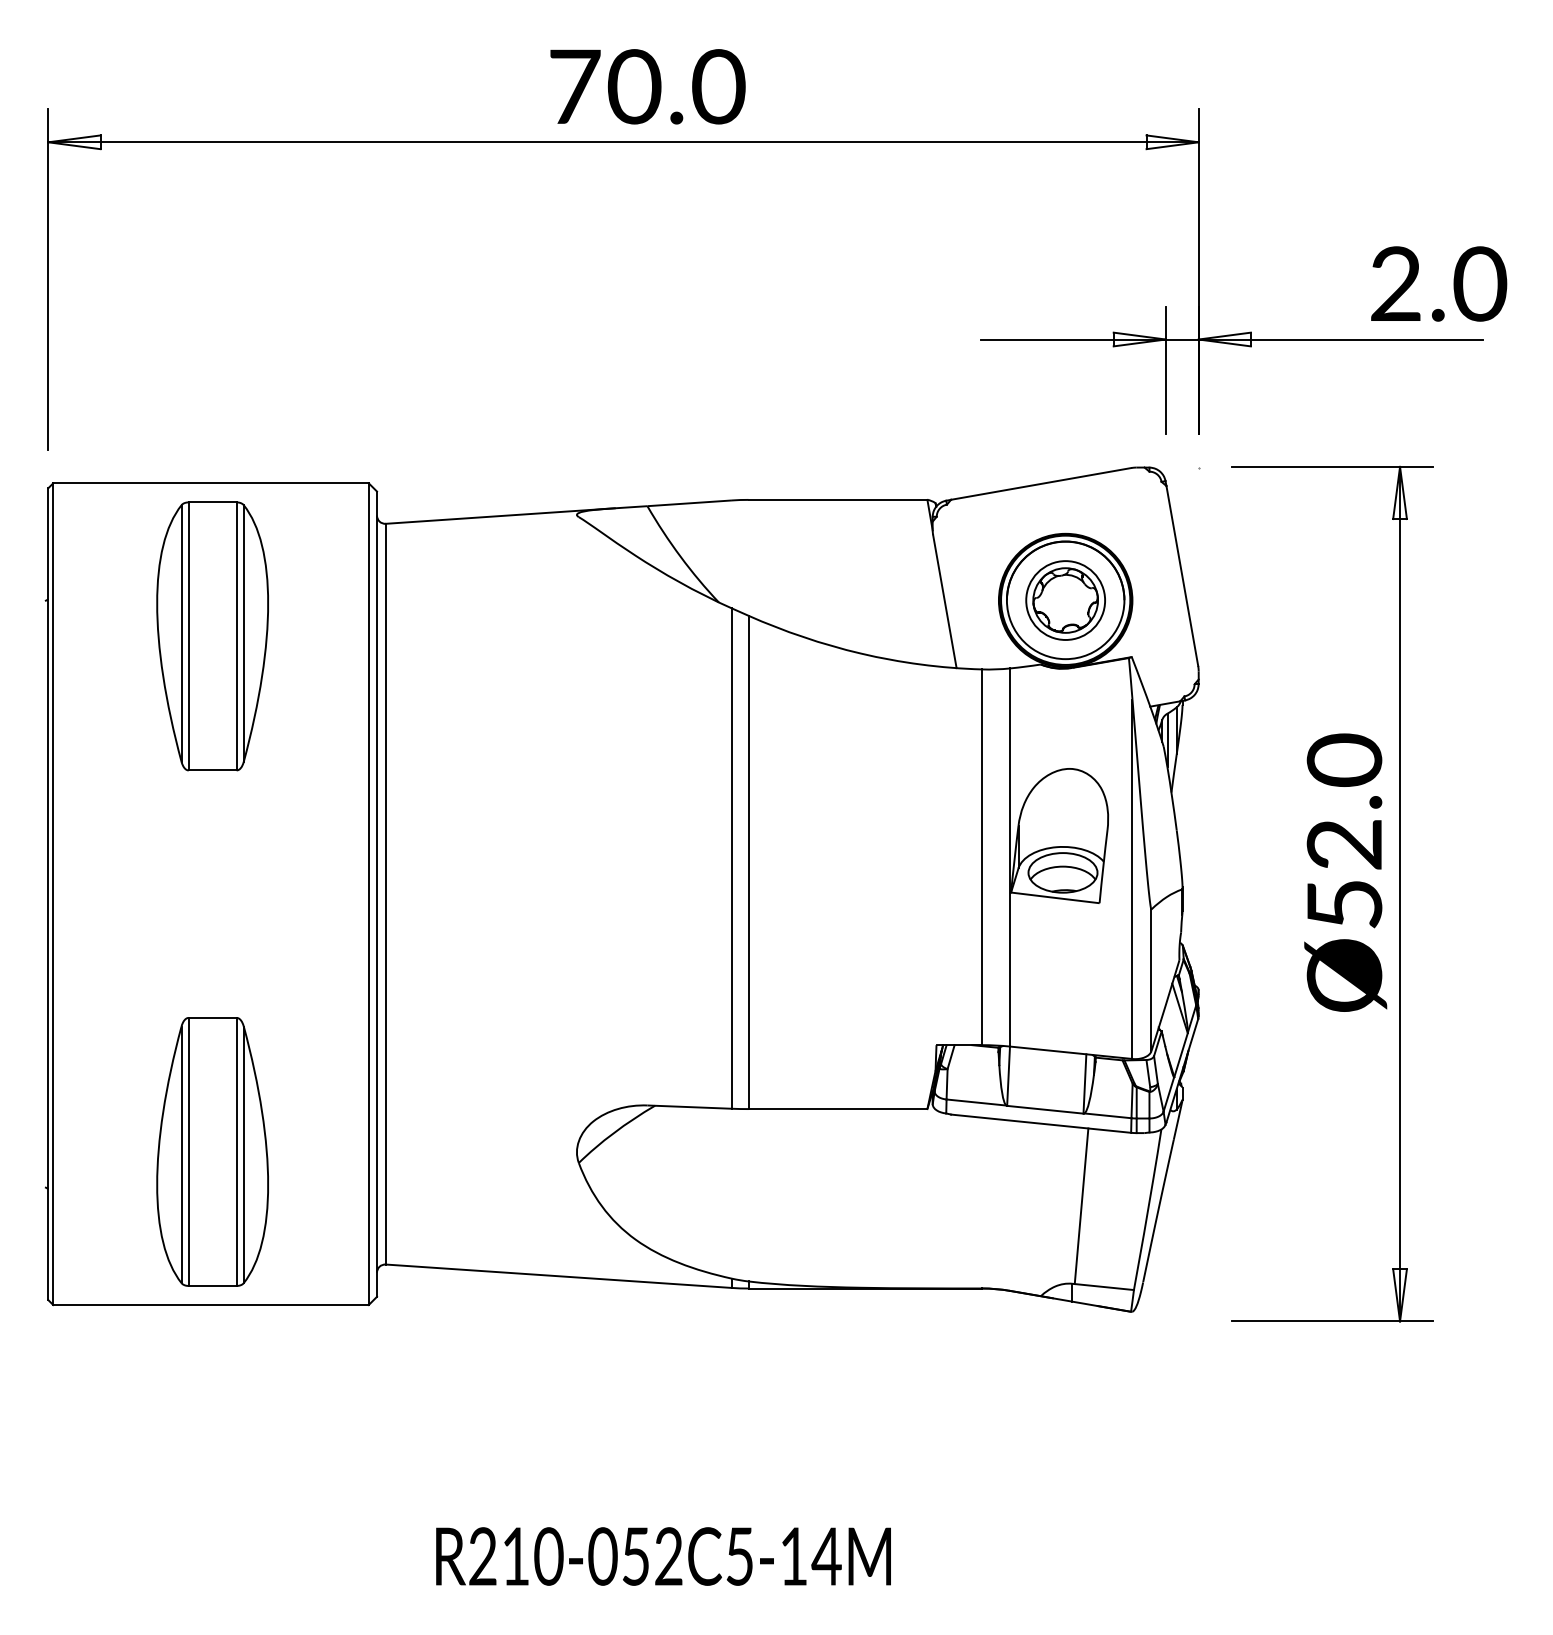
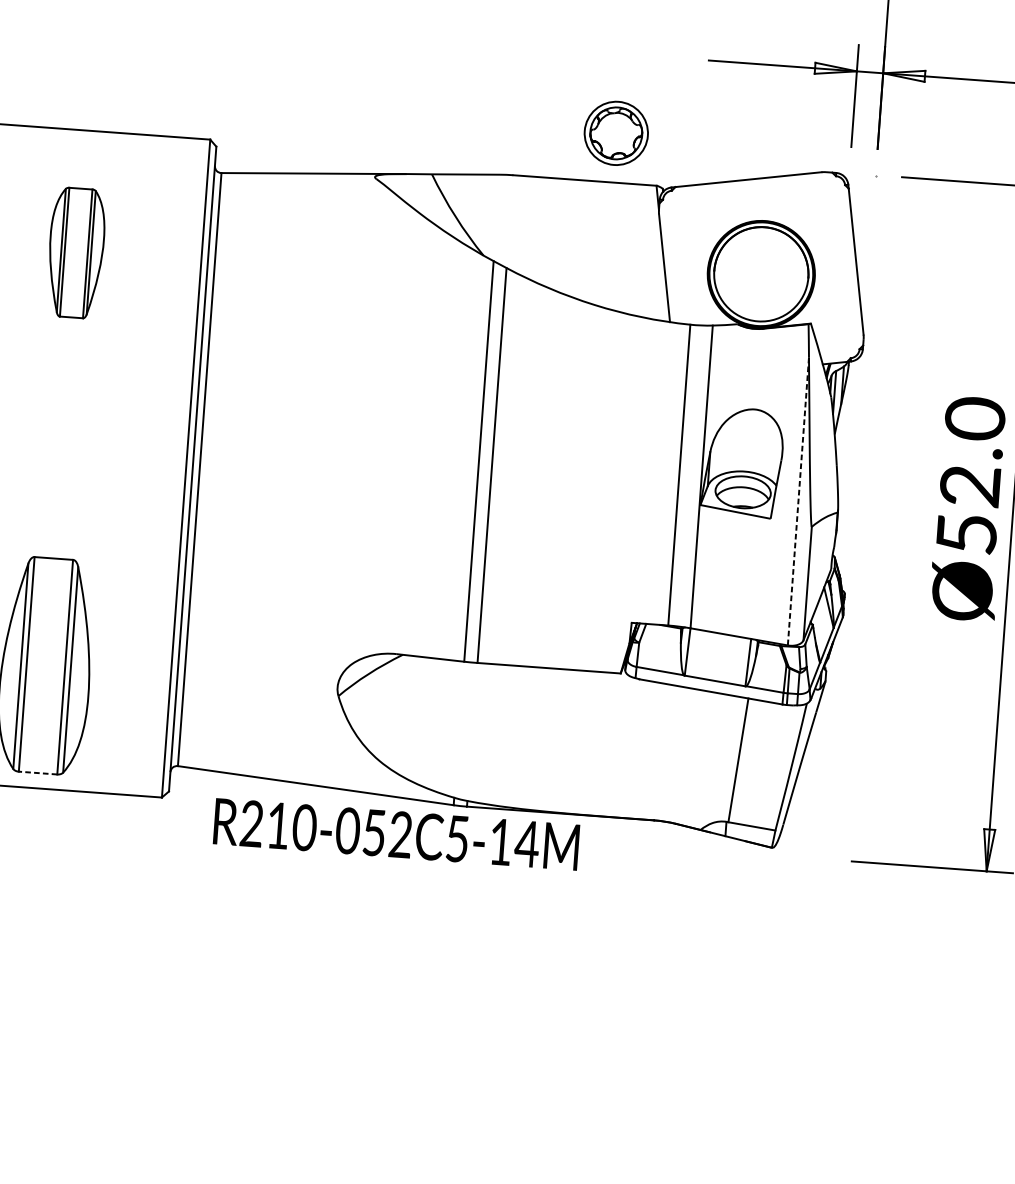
part: (1065, 600) -> (616, 133), moved
part: (212, 636) -> (76, 253), size x0.6
line: (1132, 879) -> (798, 501), solid -> dashed
line: (212, 1285) -> (37, 772), solid -> dashed
text: (663, 1556) -> (396, 834), moved

